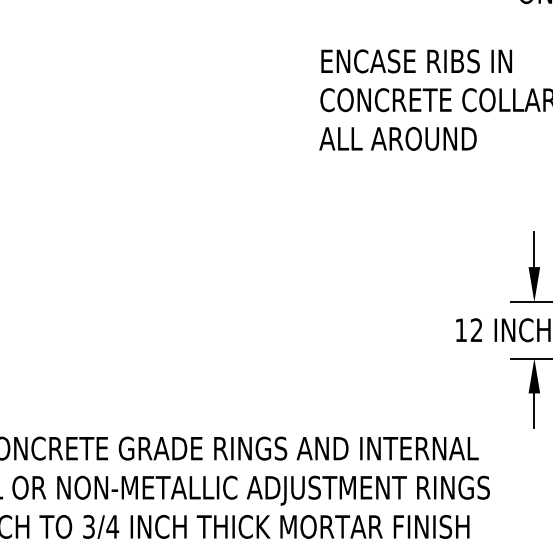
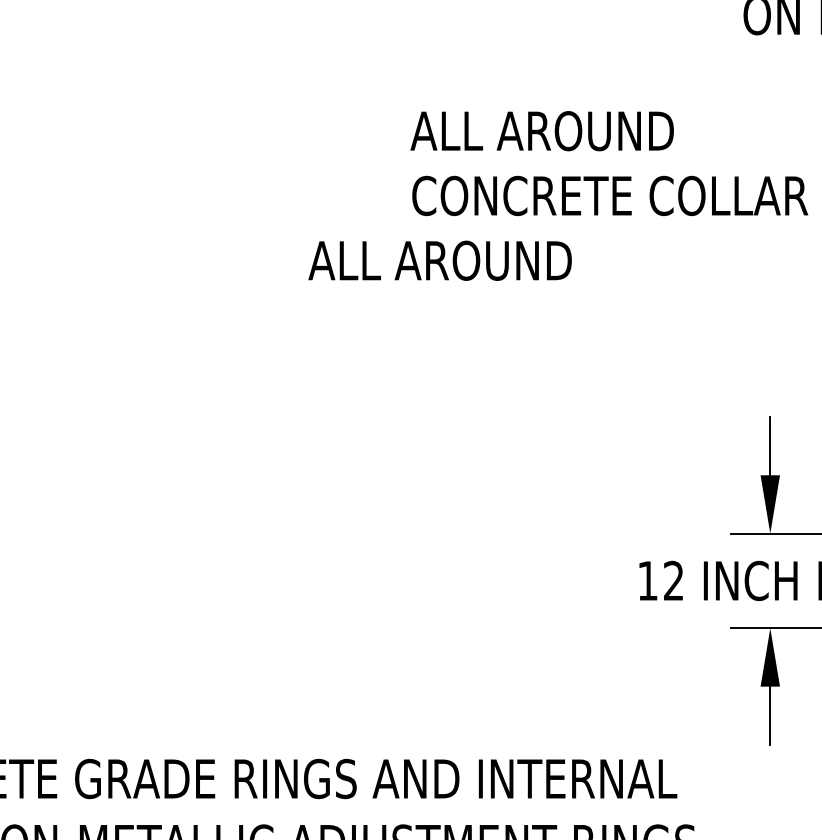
text: (415, 61) -> (571, 131), ENCASE RIBS IN -> ALL AROUND
text: (397, 138) -> (439, 260), moved

